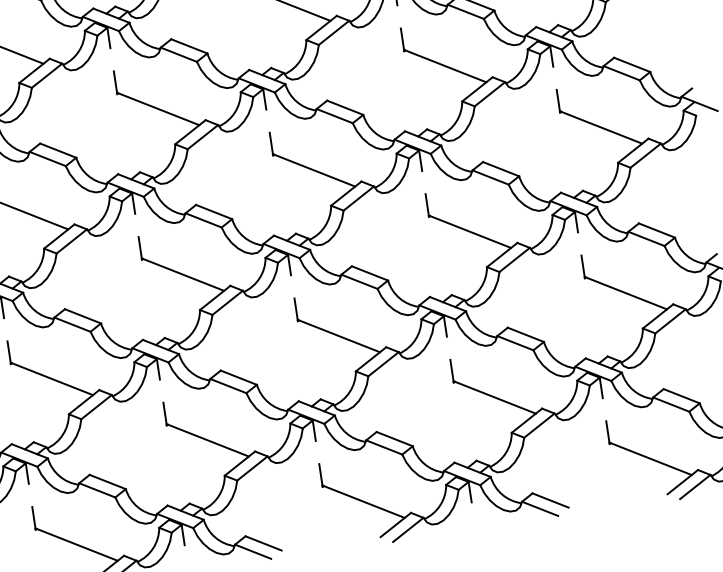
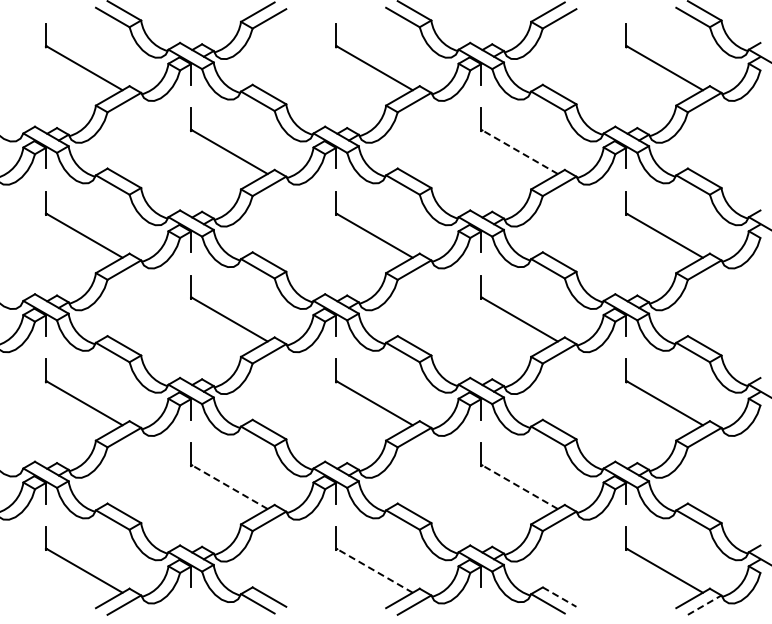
line: (445, 65) -> (519, 151), solid -> dashed
line: (494, 397) -> (519, 486), solid -> dashed
line: (206, 440) -> (228, 486), solid -> dashed
line: (695, 486) -> (705, 604), solid -> dashed
line: (551, 500) -> (560, 597), solid -> dashed
line: (363, 501) -> (374, 570), solid -> dashed

